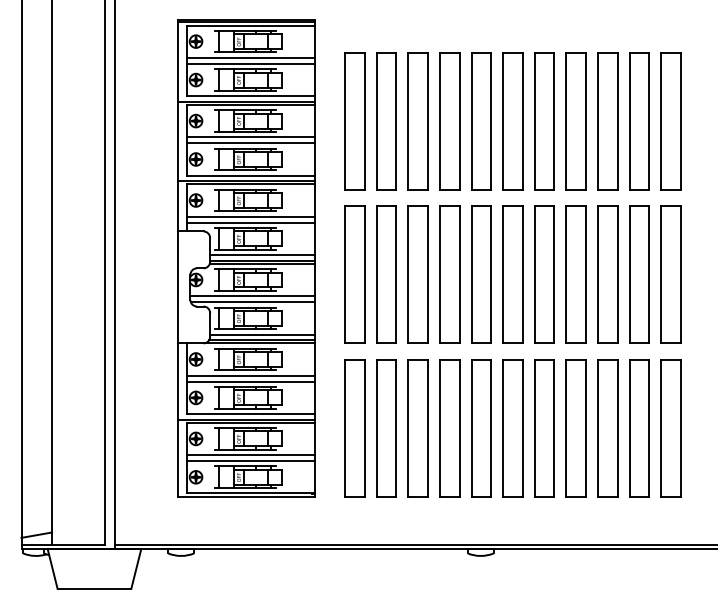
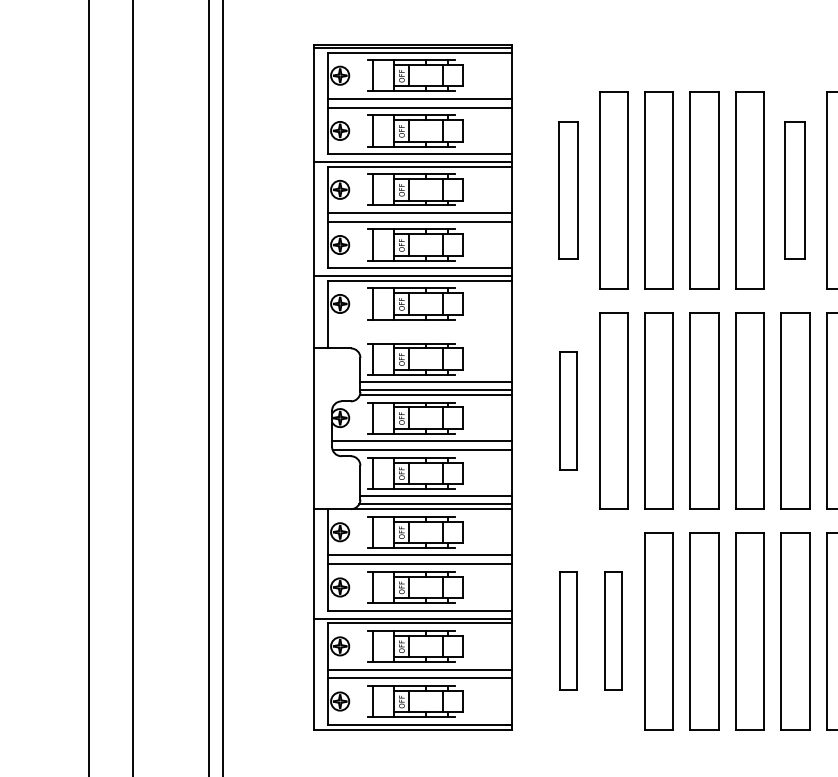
part: (354, 121) -> (567, 190), size x0.7
part: (512, 121) -> (794, 190), size x0.7
line: (251, 216) -> (419, 326), removed
line: (251, 222) -> (419, 335), removed
part: (354, 274) -> (567, 410), size x0.6
part: (354, 428) -> (567, 631), size x0.6
part: (386, 428) -> (613, 631), size x0.6

